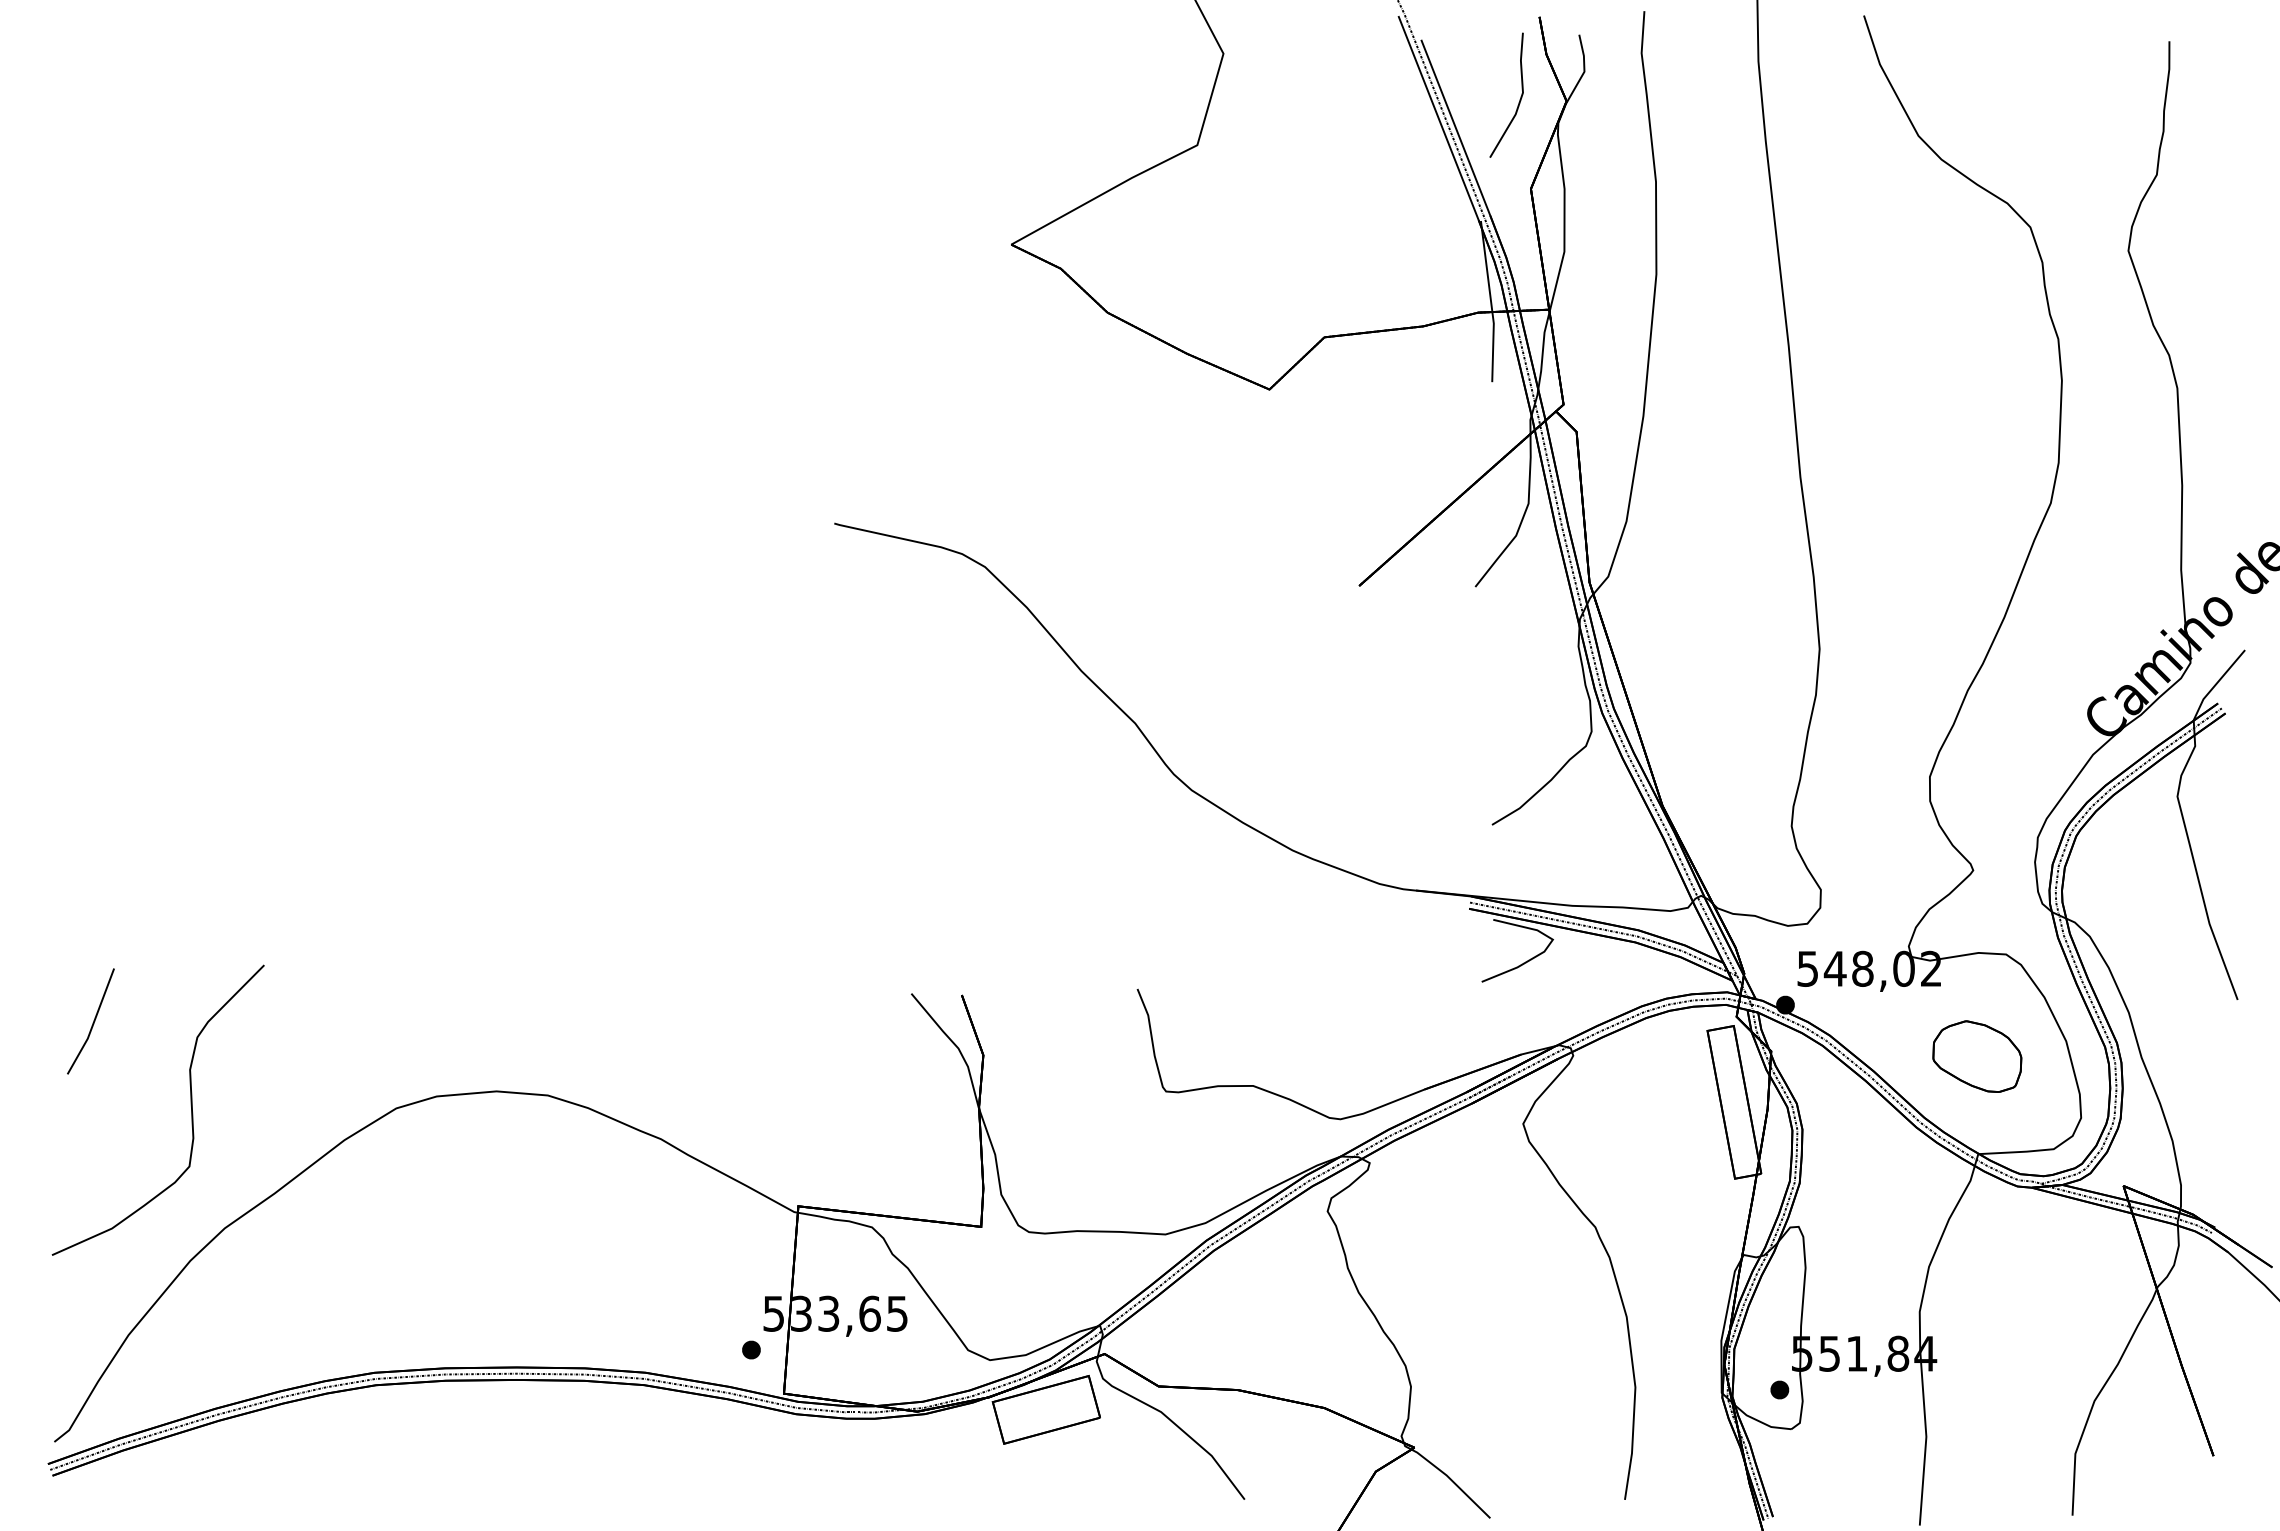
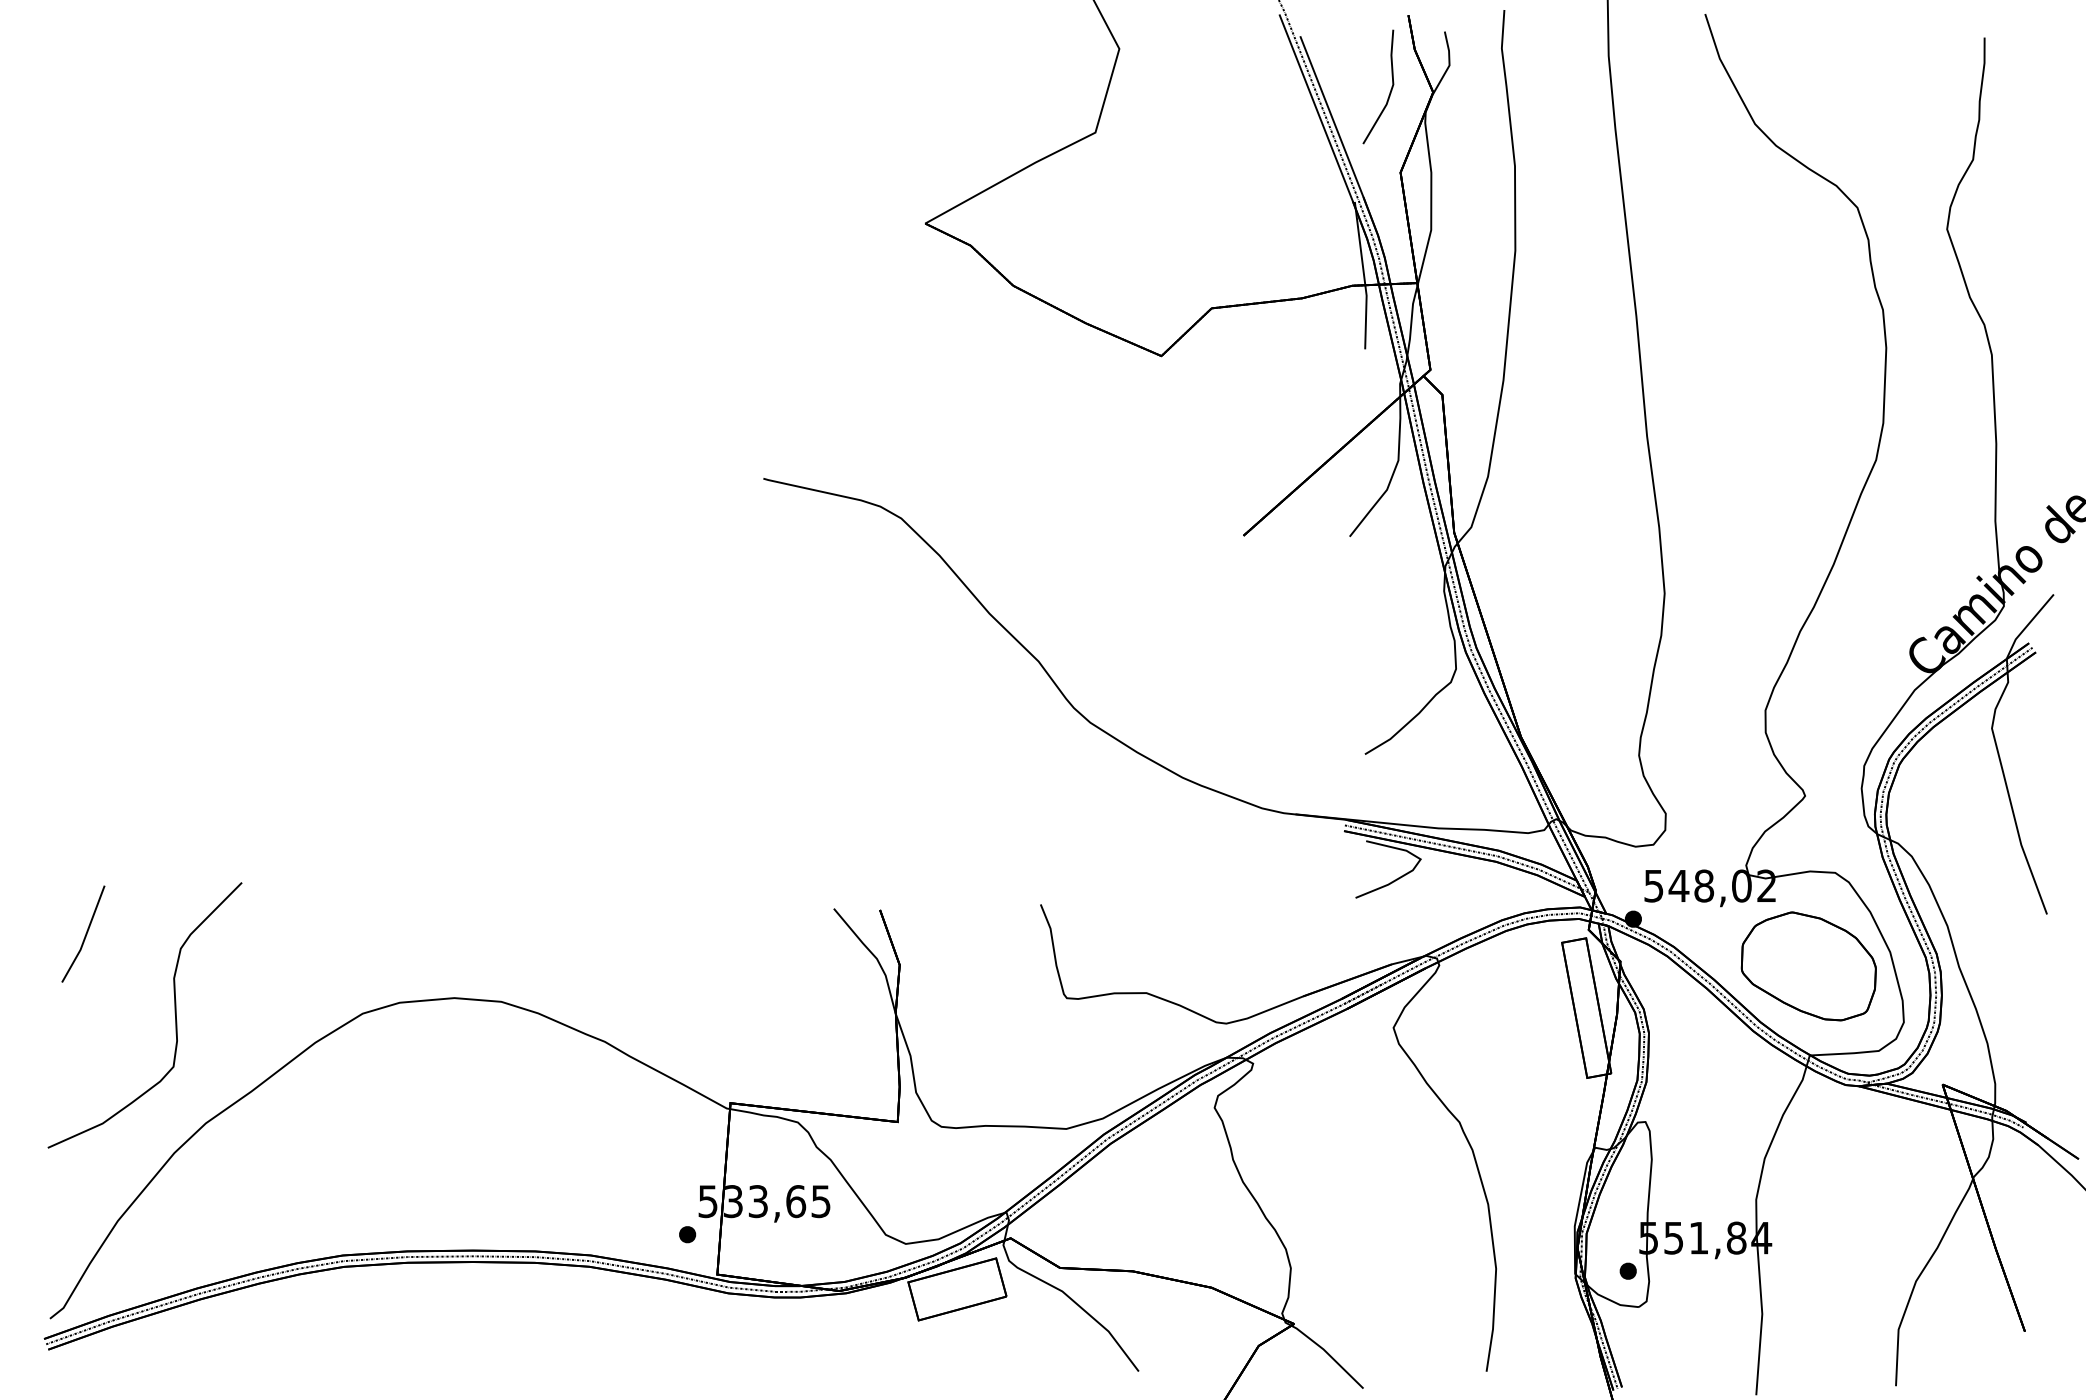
part: (1977, 1056) -> (1809, 966), size x1.67

